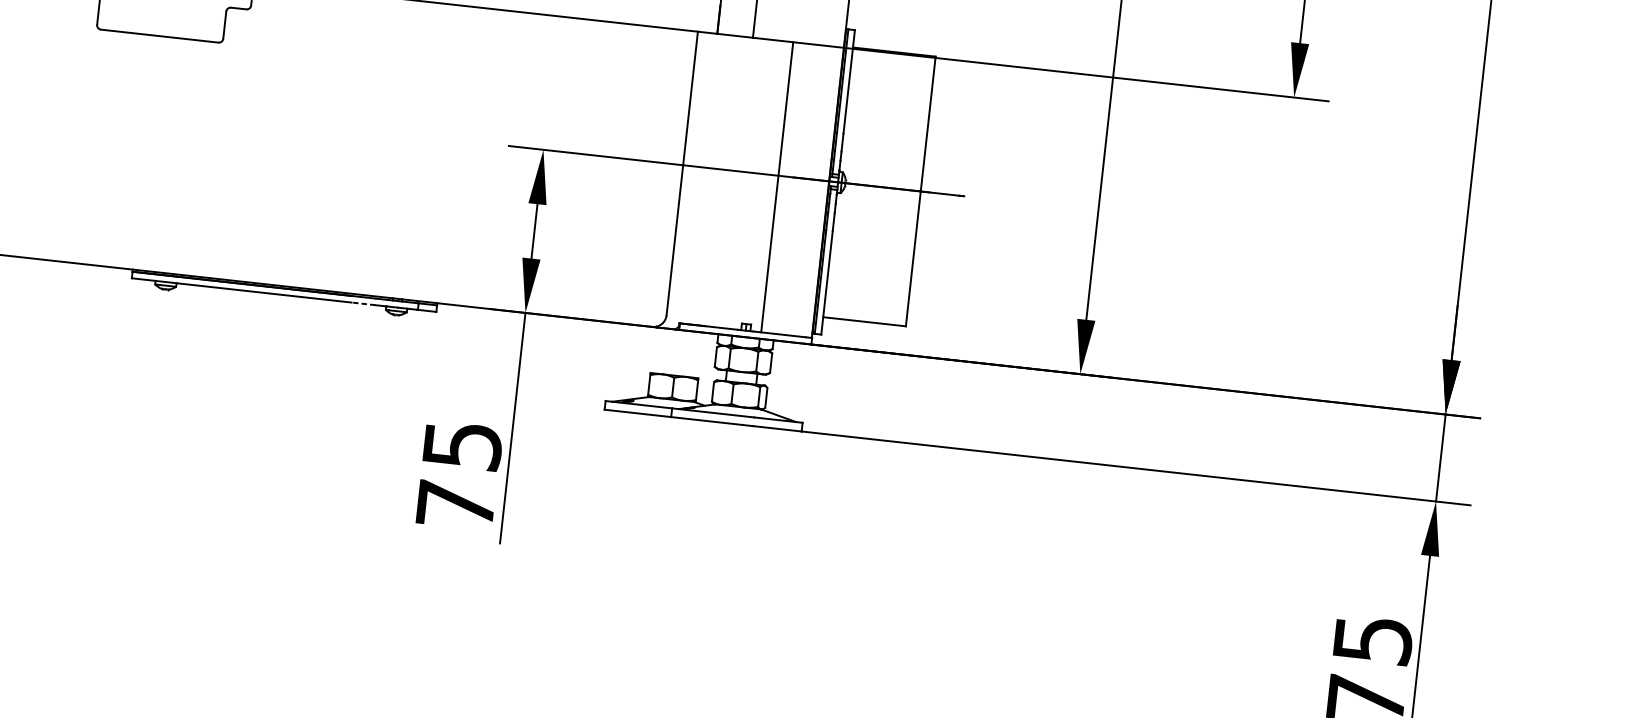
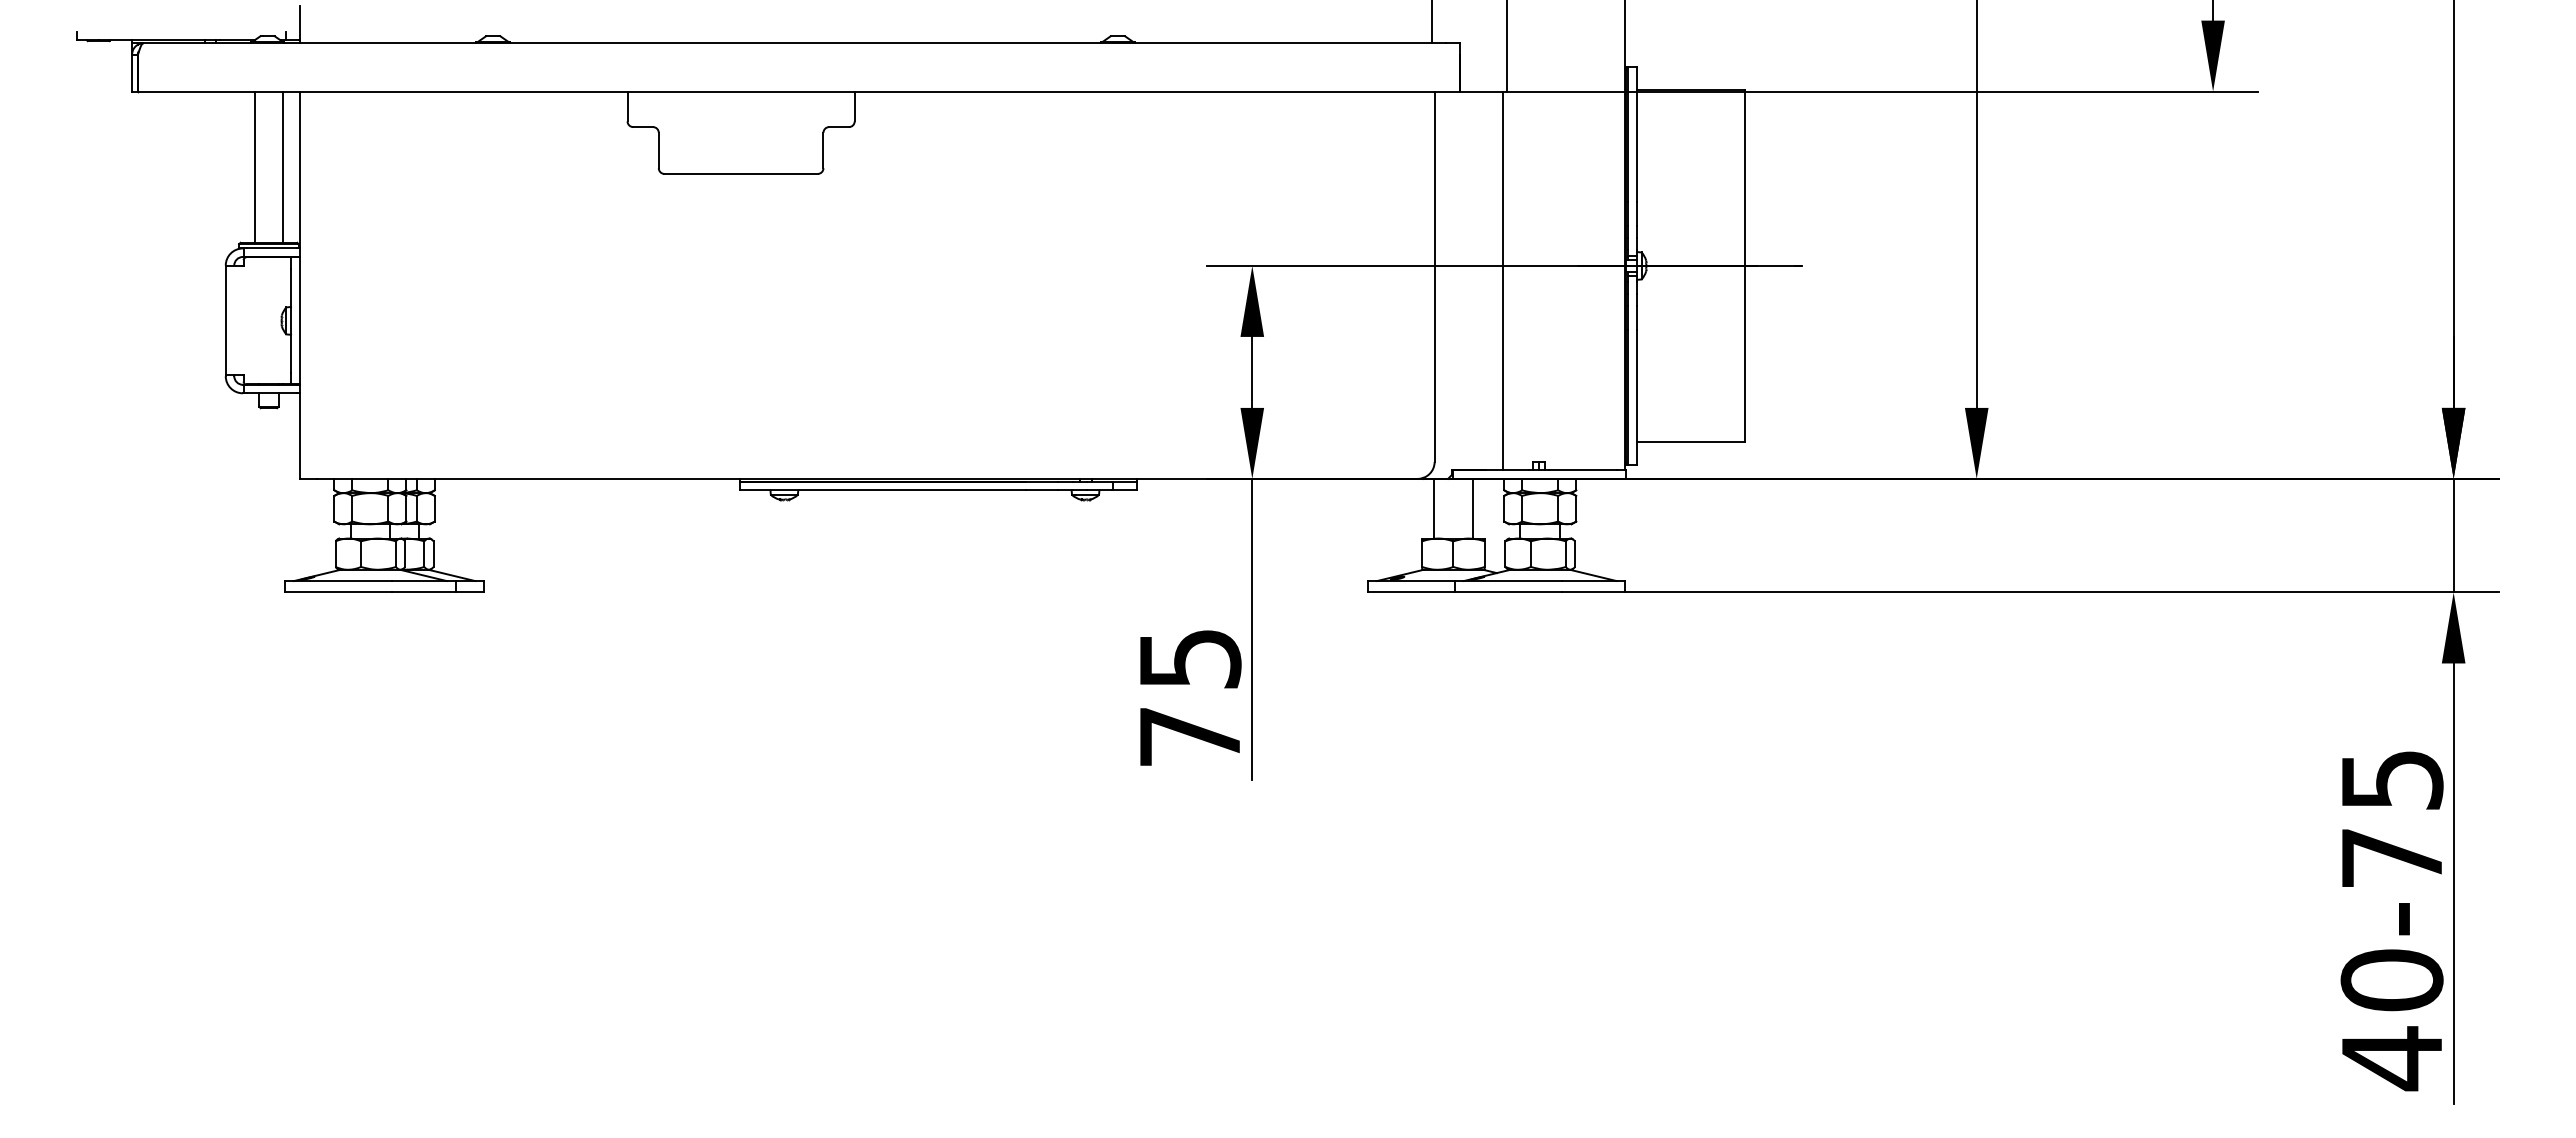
line: (777, 186) -> (1503, 280), moved
line: (363, 304) -> (1042, 490), dashed -> solid
line: (661, 350) -> (1433, 508), added
line: (692, 354) -> (1473, 508), added

